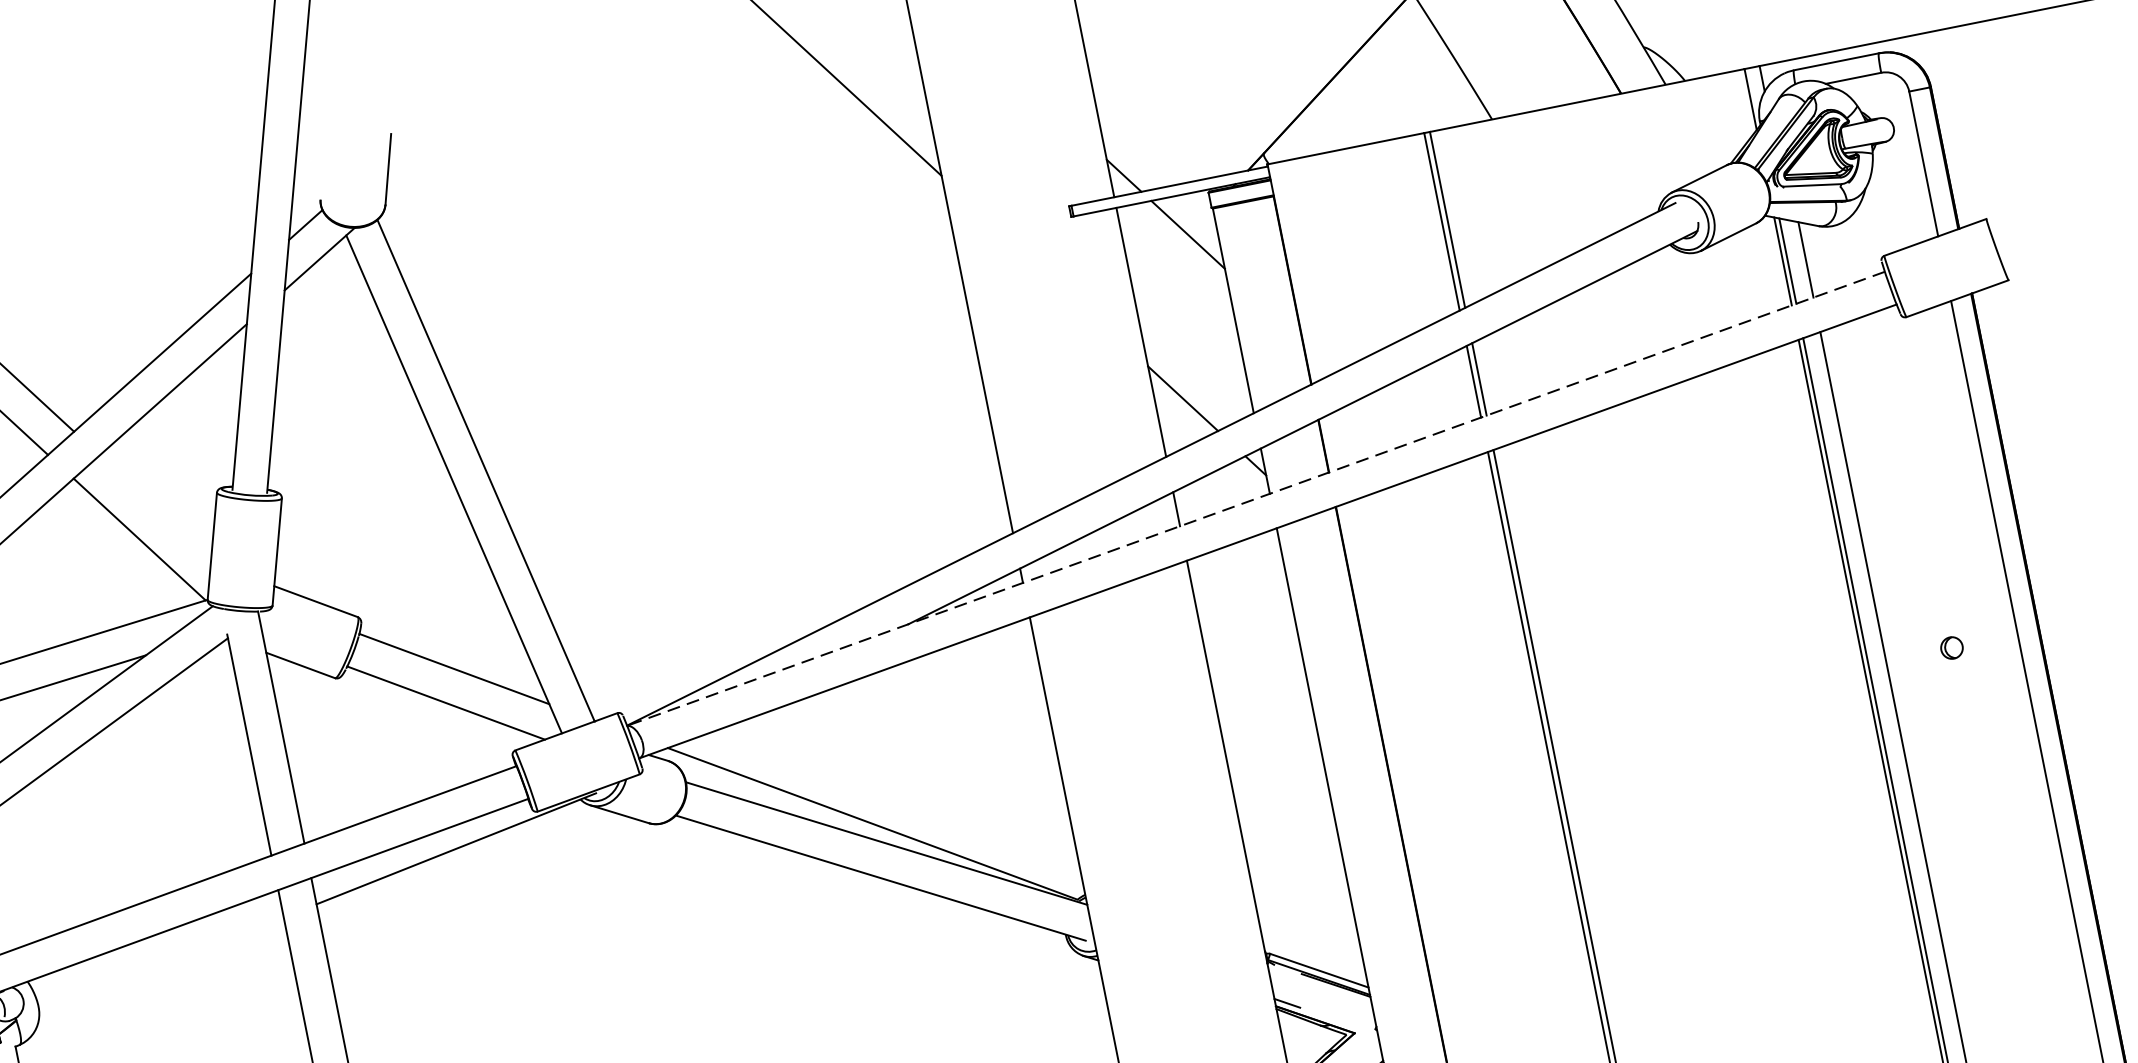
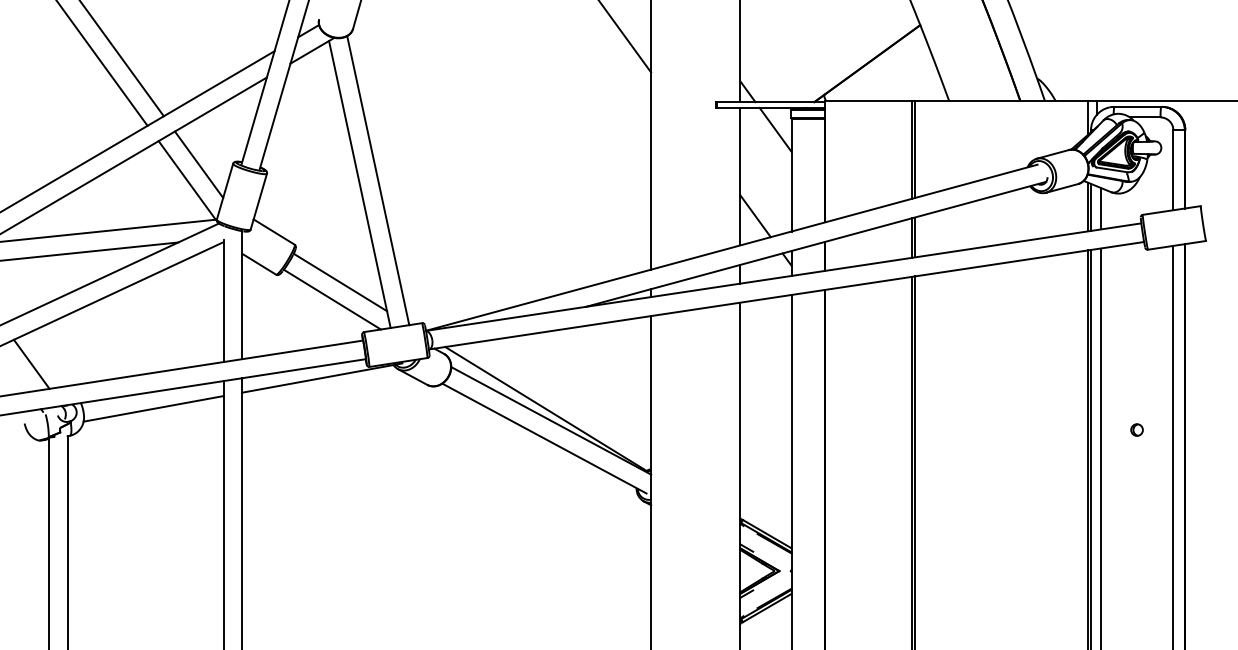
line: (1255, 499) -> (783, 277), dashed -> solid
line: (154, 506) -> (198, 164), added
line: (161, 965) -> (153, 408), added

